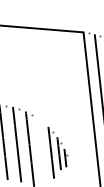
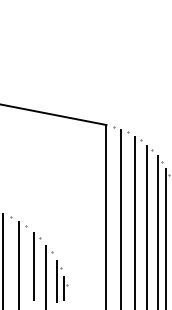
part: (43, 144) -> (37, 266), added

